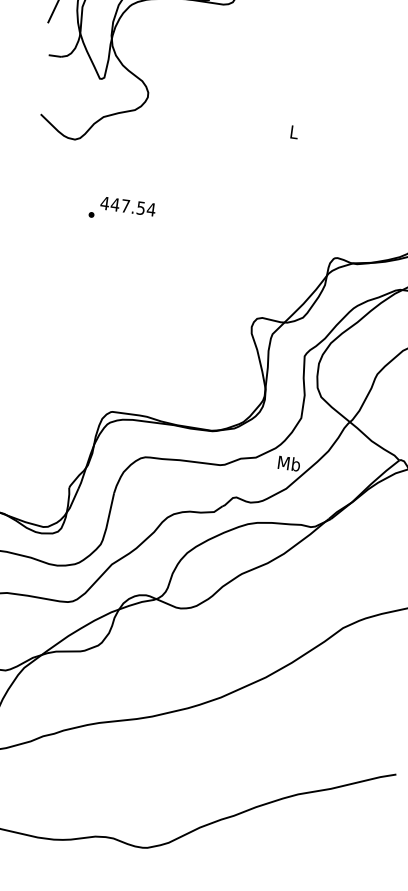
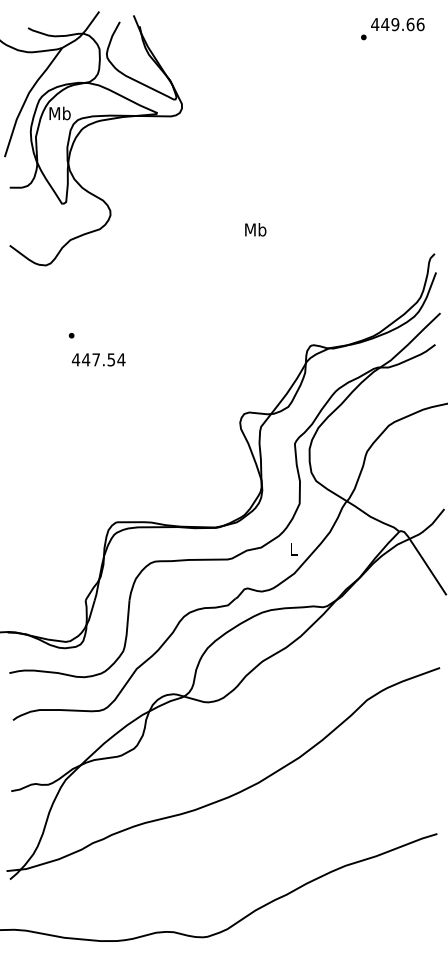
text: (294, 131) -> (255, 229), L -> Mb
text: (127, 206) -> (98, 359), moved
text: (288, 463) -> (293, 548), Mb -> L

